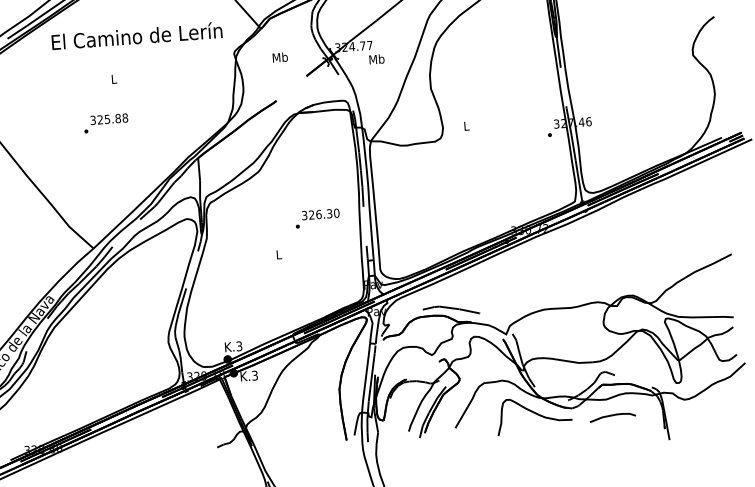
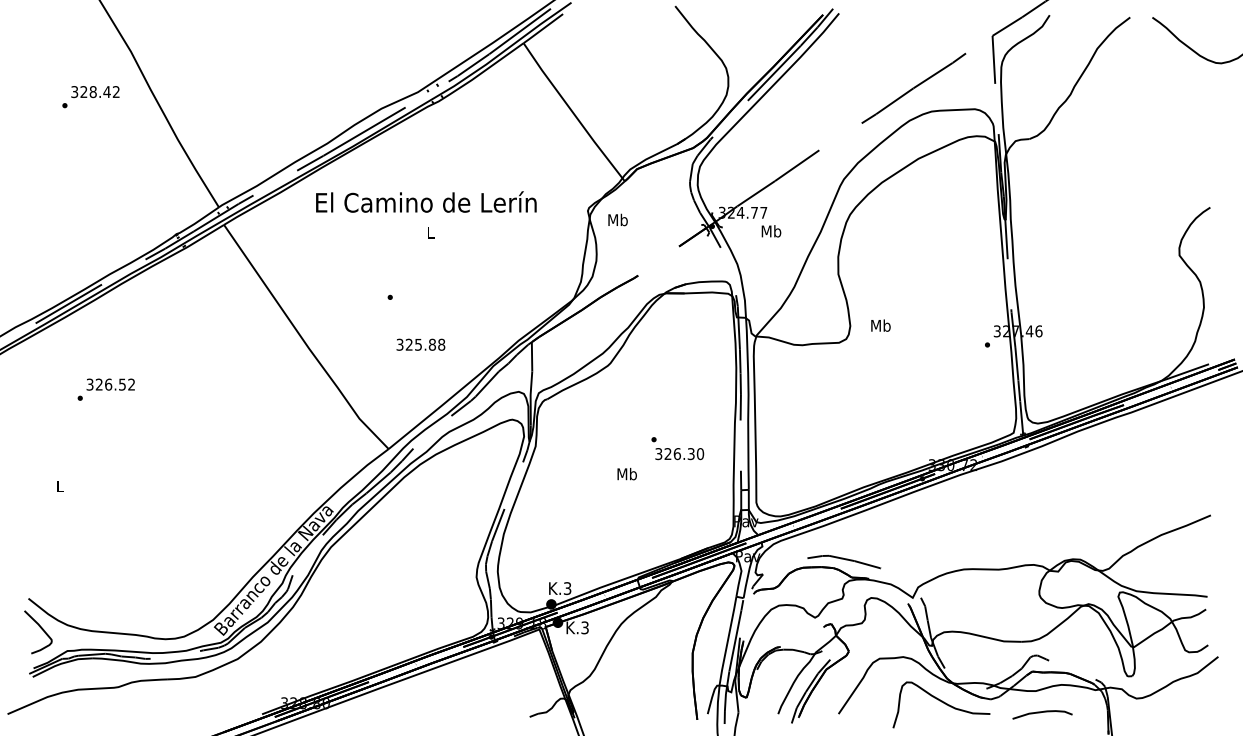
text: (137, 35) -> (426, 201), moved
text: (279, 57) -> (617, 219), moved
text: (108, 119) -> (420, 344), moved
text: (466, 126) -> (880, 325), L -> Mb
text: (320, 214) -> (679, 454), moved
text: (278, 254) -> (626, 473), L -> Mb

